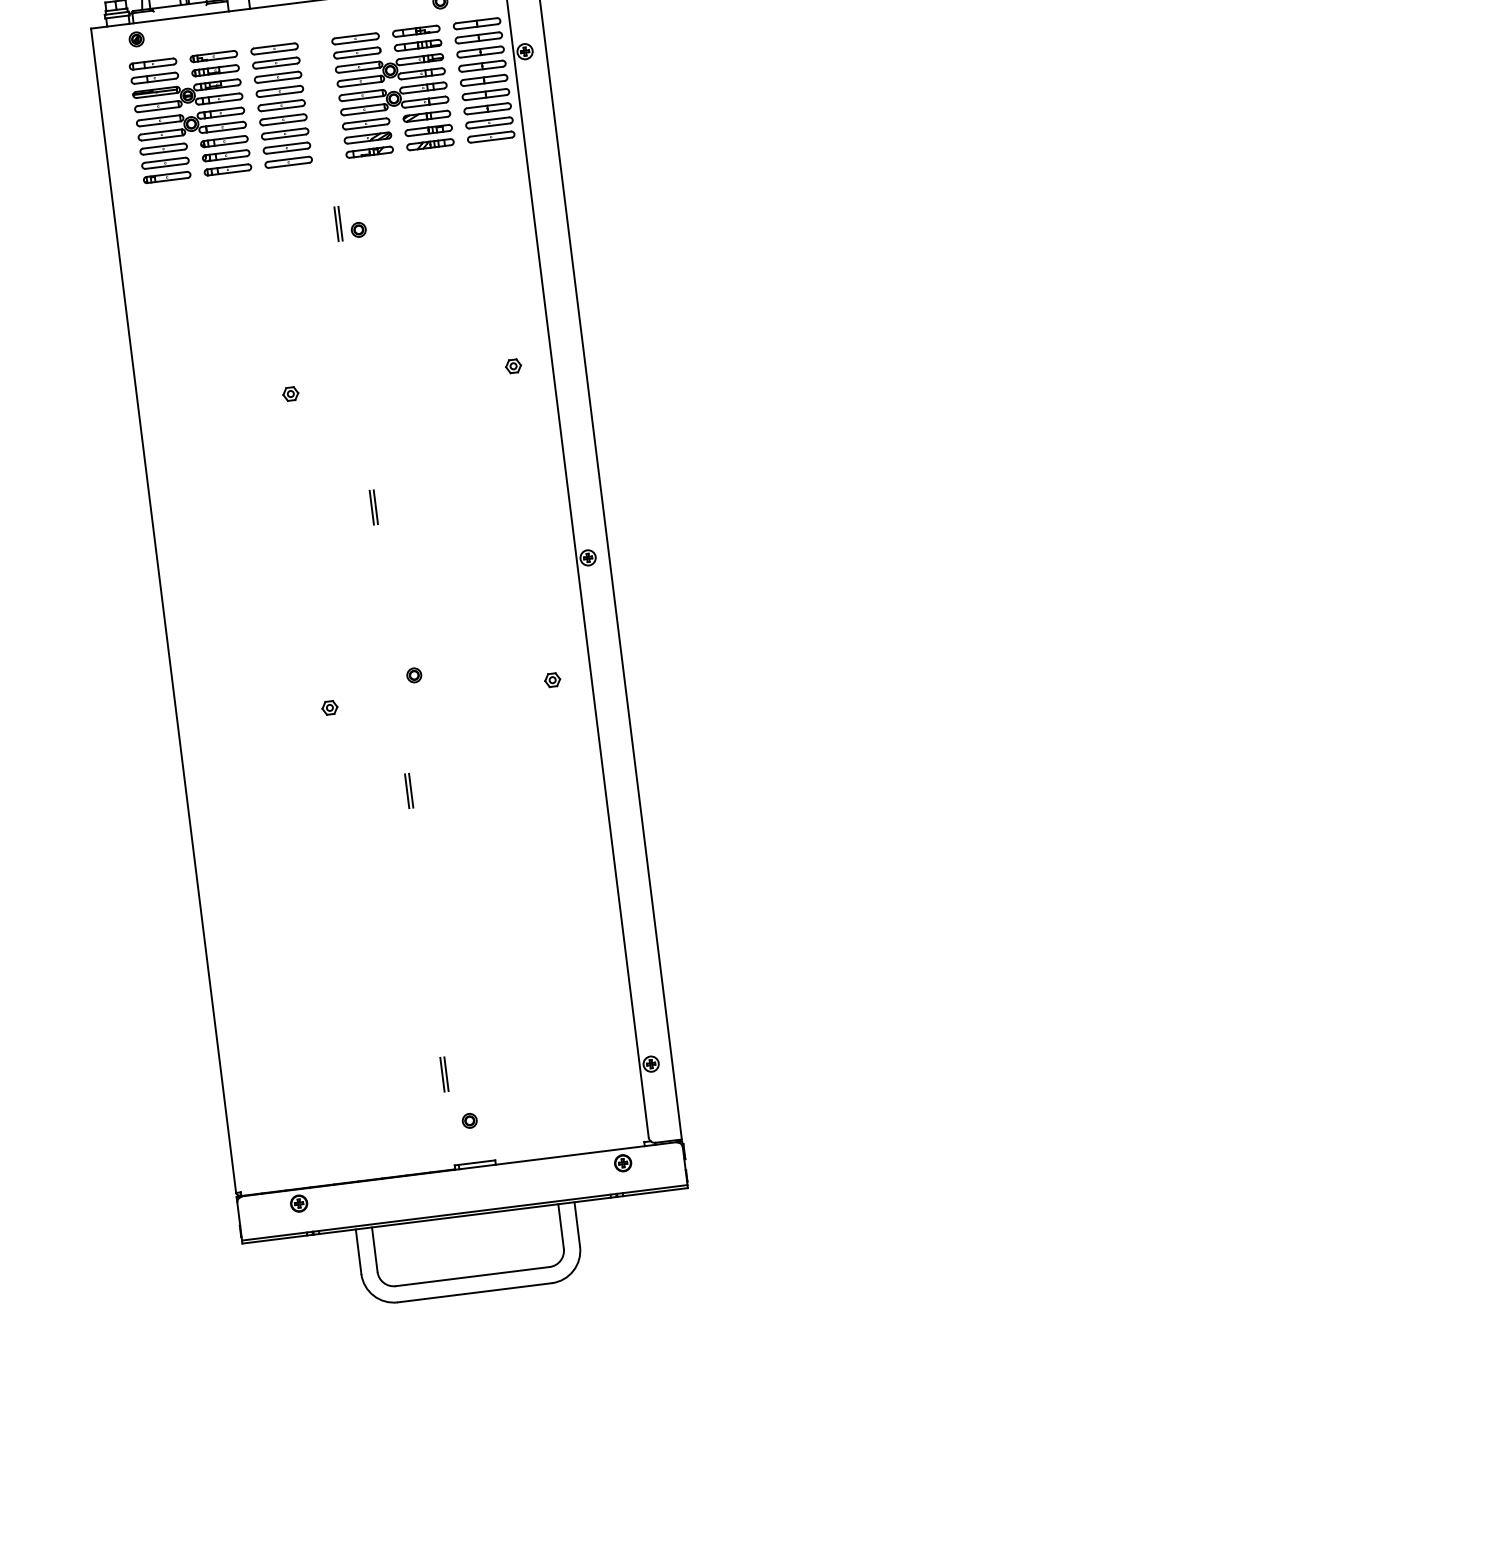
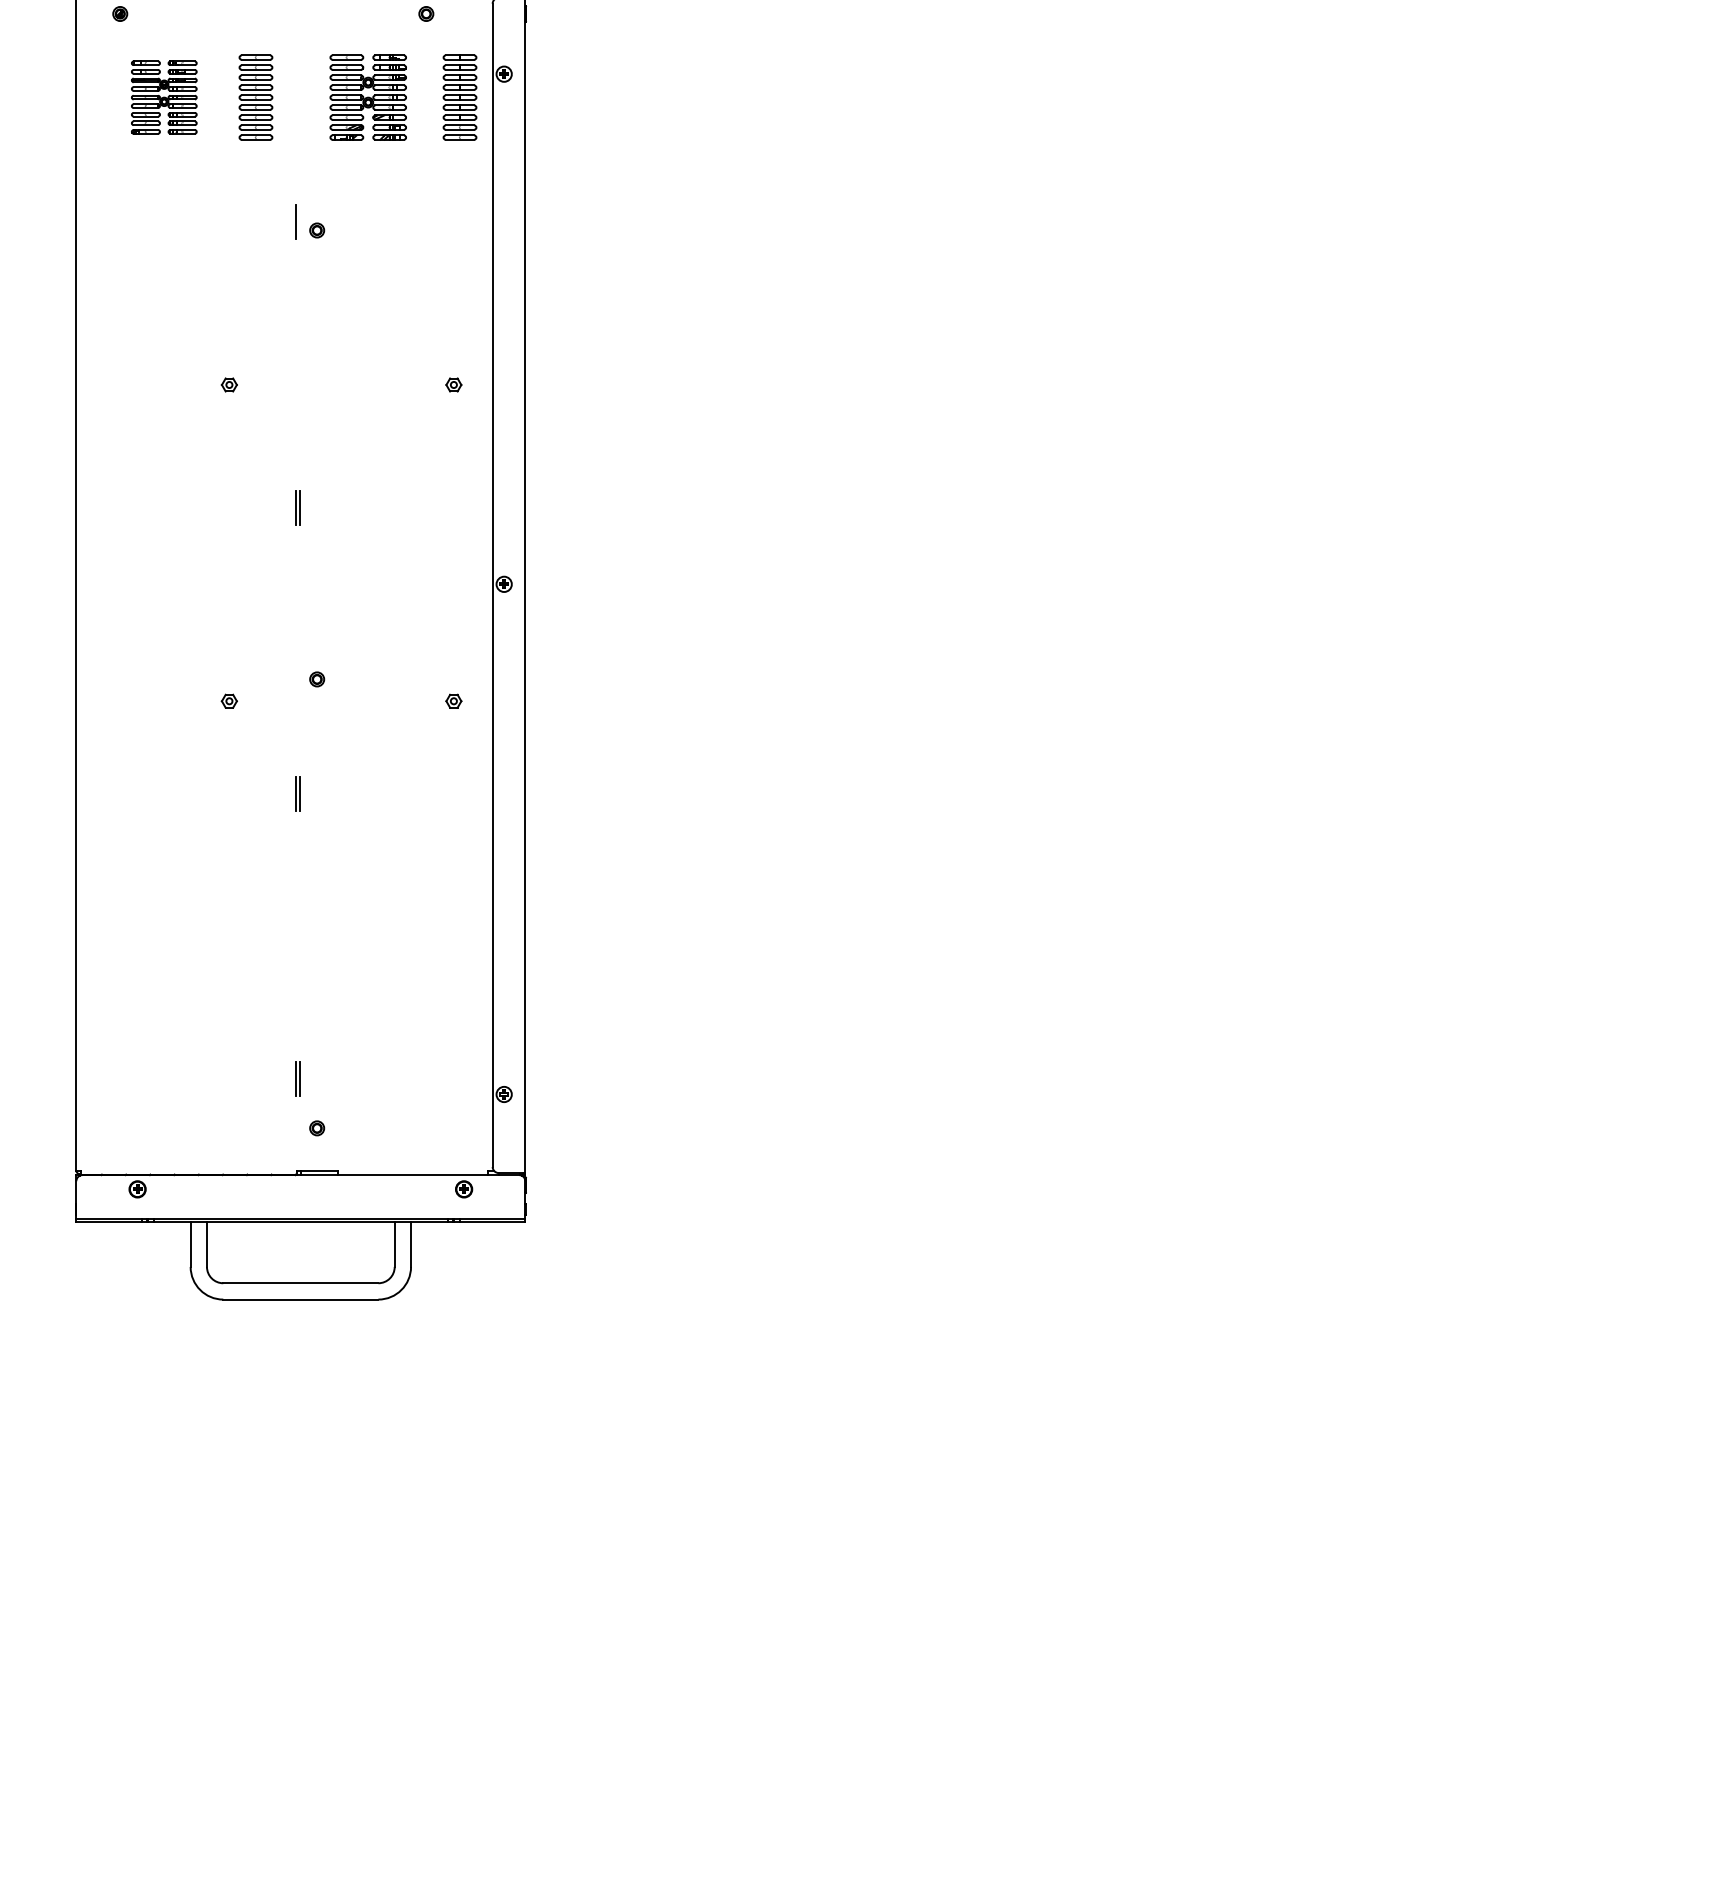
part: (483, 80) -> (459, 97), size x0.7
part: (393, 91) -> (368, 97), size x0.7
part: (281, 105) -> (255, 97), size x0.7
part: (190, 116) -> (164, 97), size x0.6
line: (340, 224) -> (299, 222), removed

